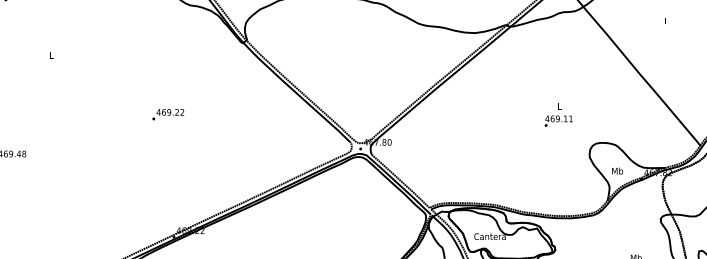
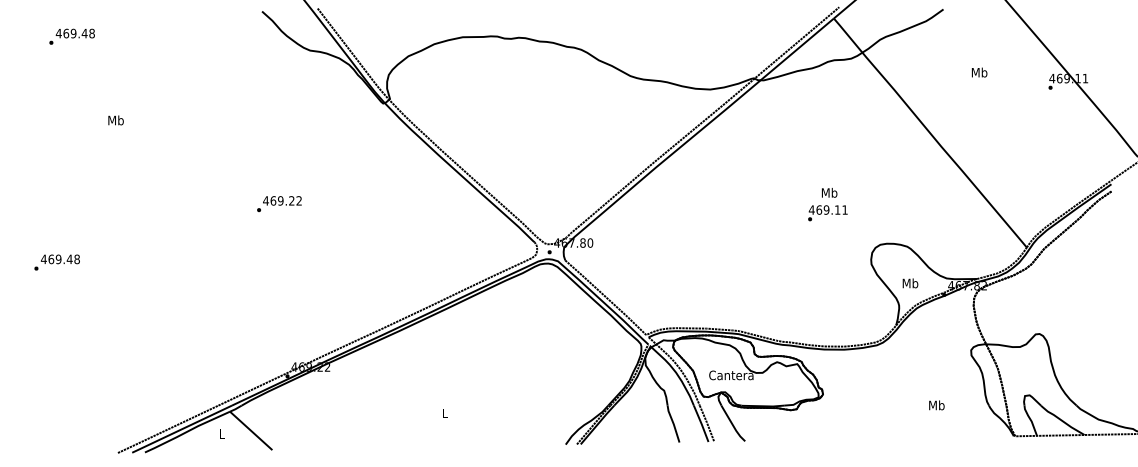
text: (666, 20) -> (979, 72), L -> Mb
text: (51, 55) -> (115, 120), L -> Mb
text: (559, 106) -> (829, 192), L -> Mb

